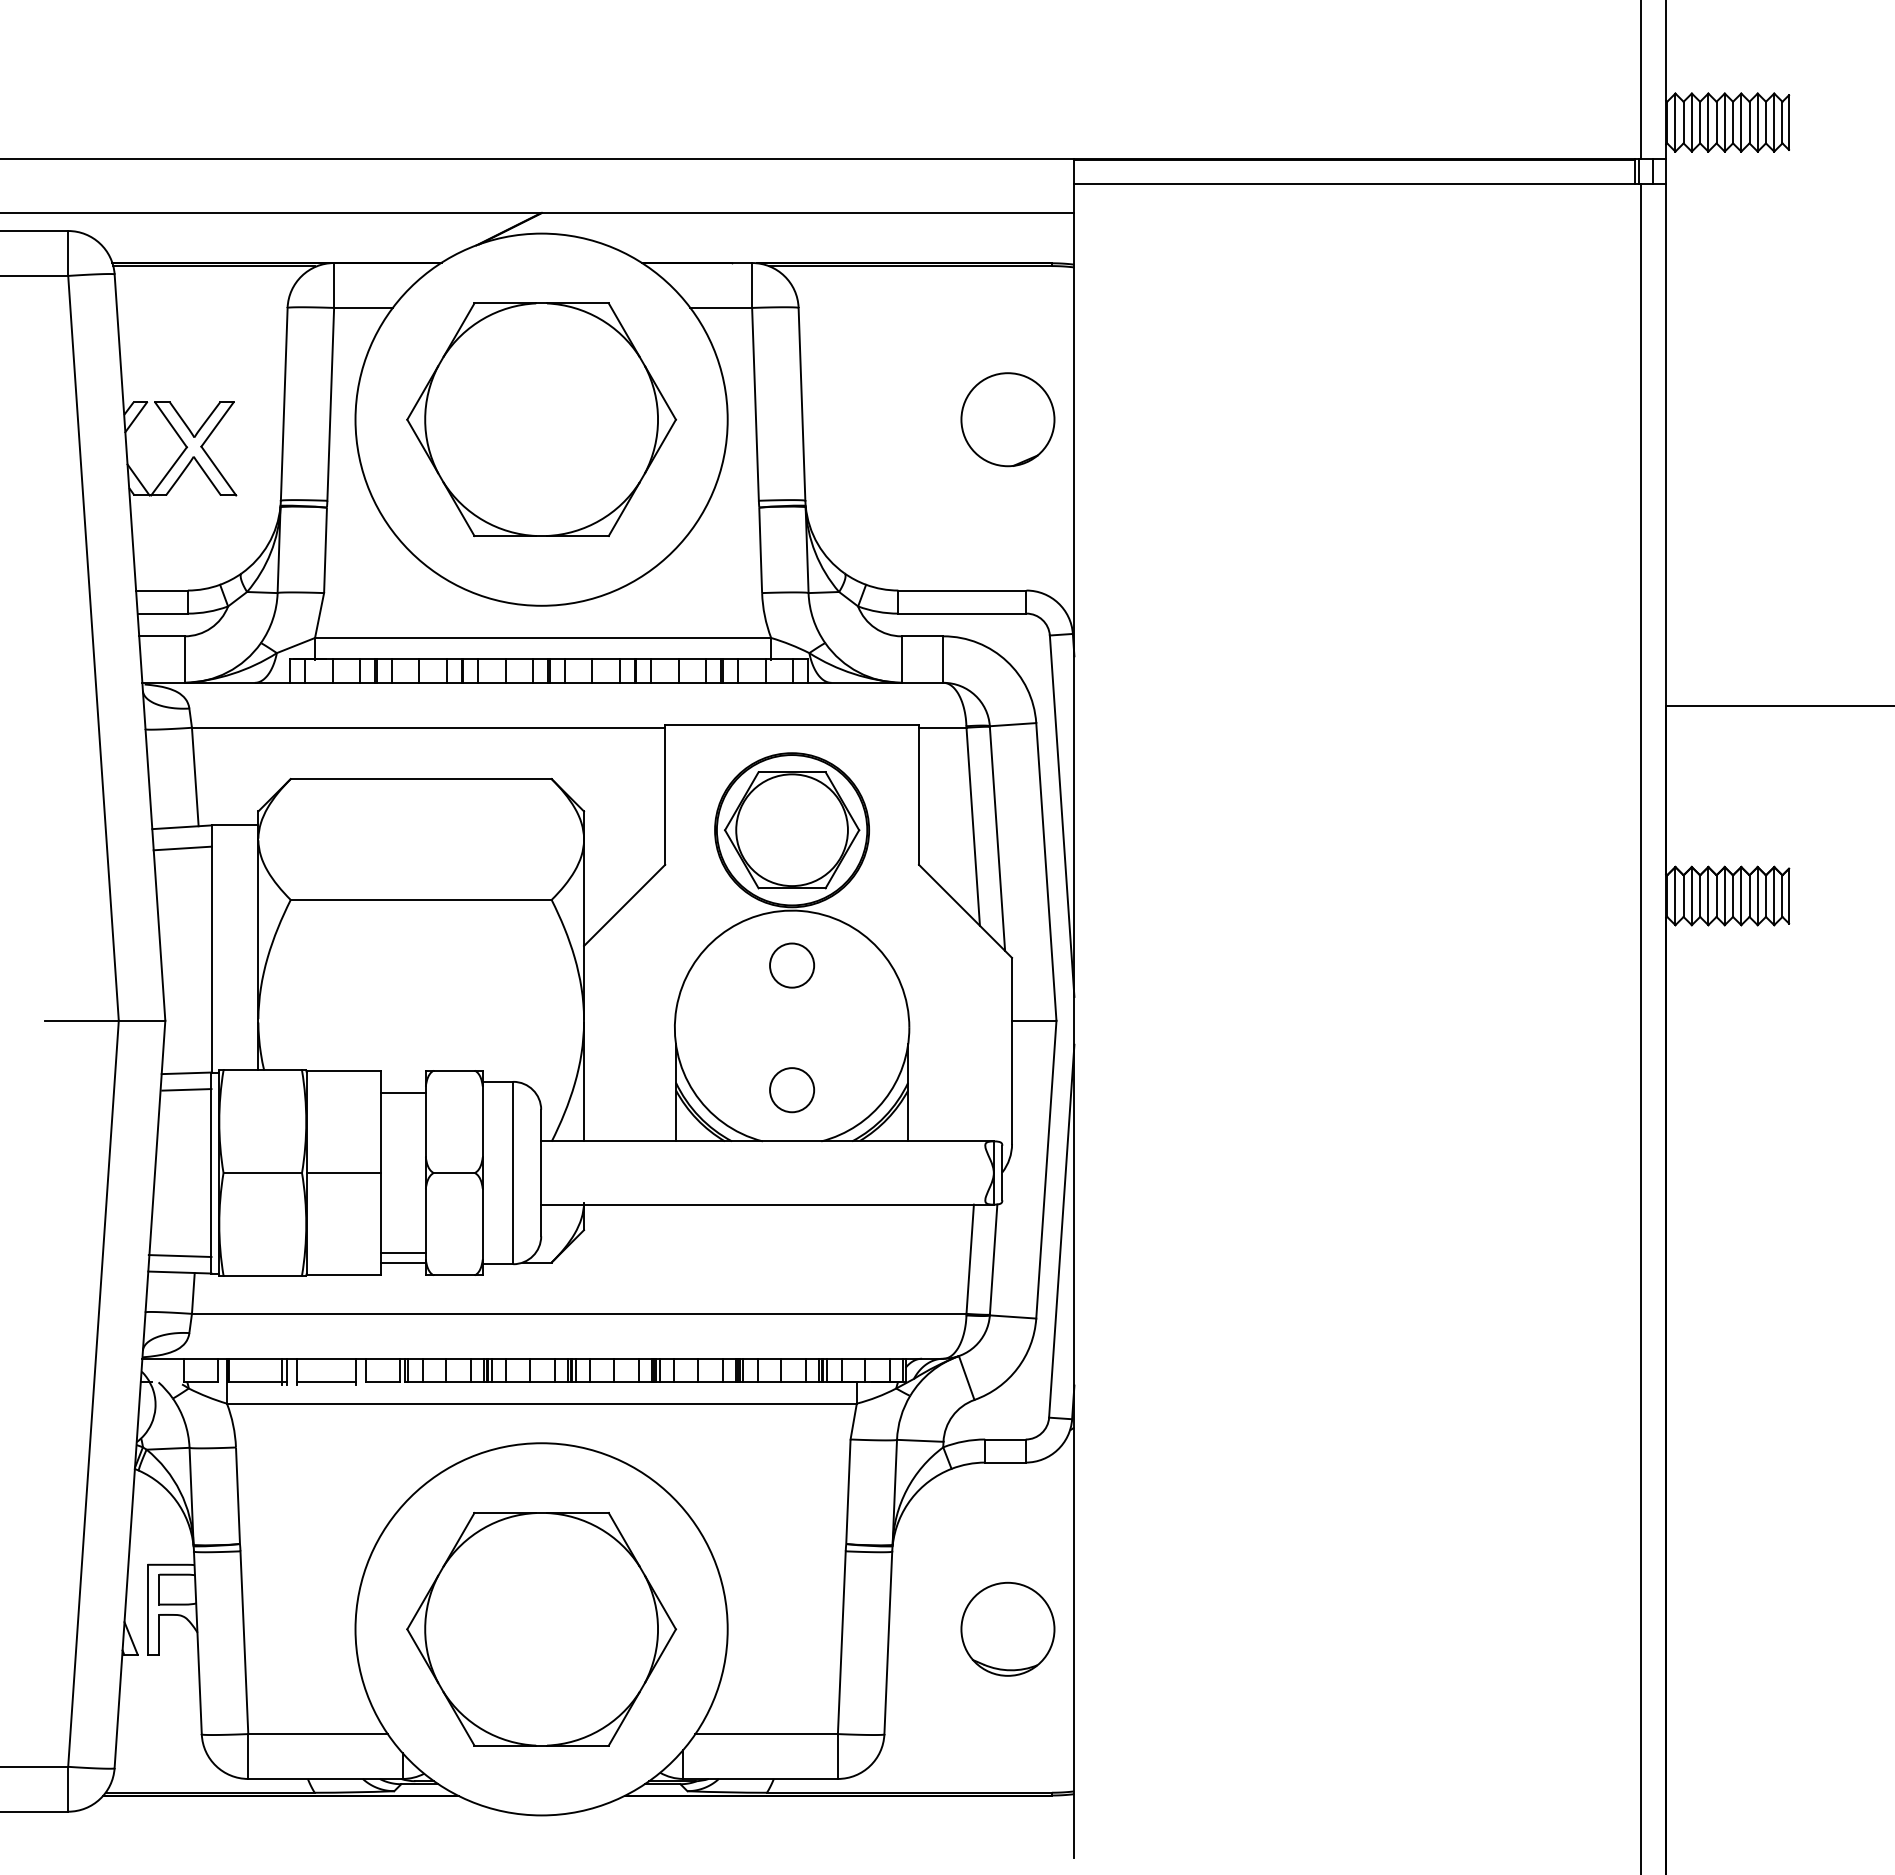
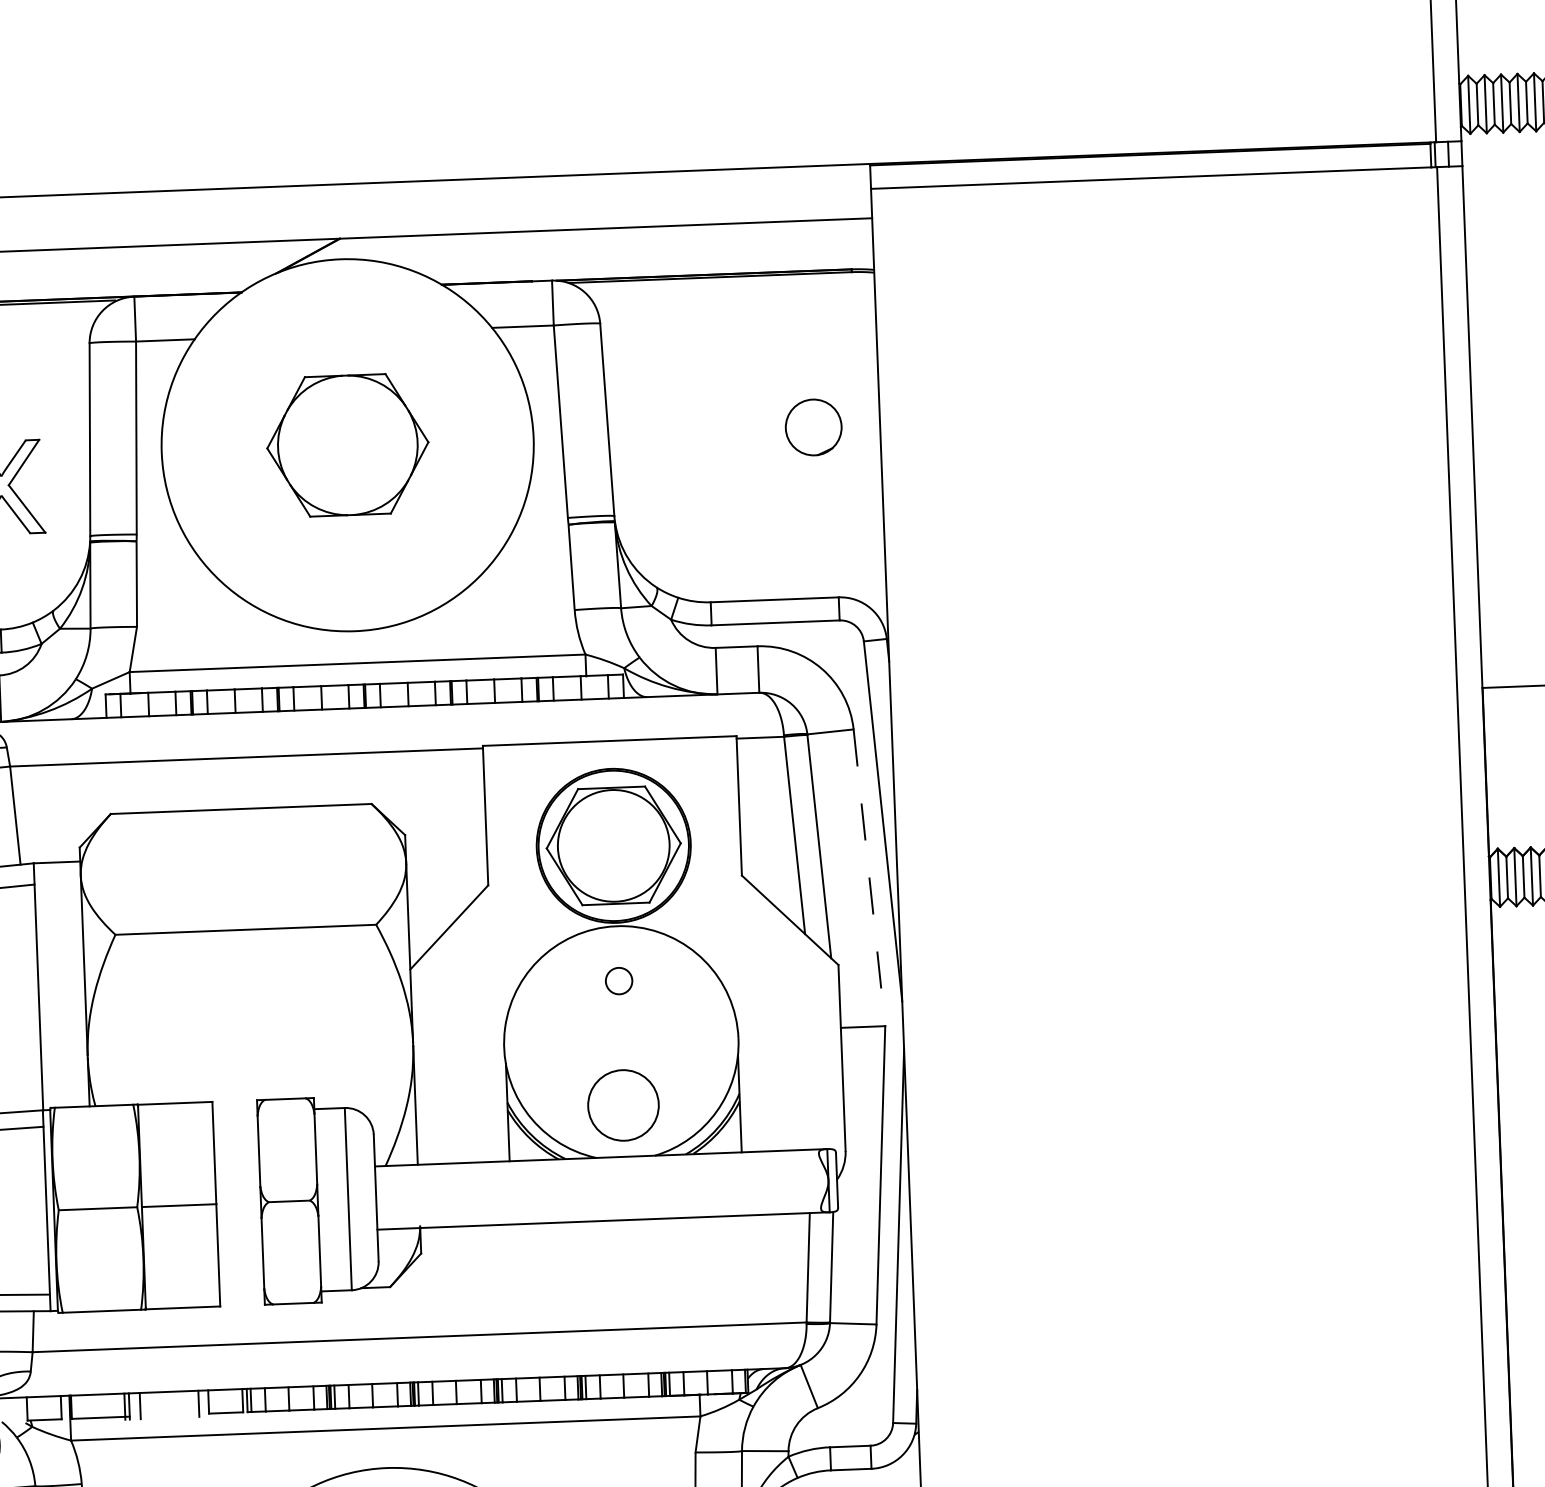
part: (541, 419) -> (347, 445), size x0.6
part: (1007, 419) -> (813, 427), size x0.6
line: (1046, 872) -> (869, 878), solid -> dashed
circle: (792, 965) -> (619, 981), size x0.6
circle: (792, 1090) -> (624, 1105), size x1.6
line: (403, 1093) -> (235, 1123), removed
line: (403, 1253) -> (241, 1283), removed
line: (403, 1262) -> (242, 1292), removed
line: (326, 1382) -> (169, 1415), removed

